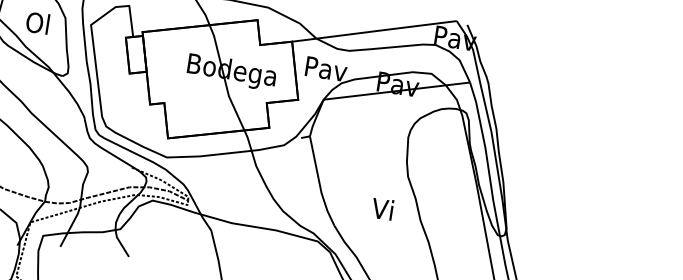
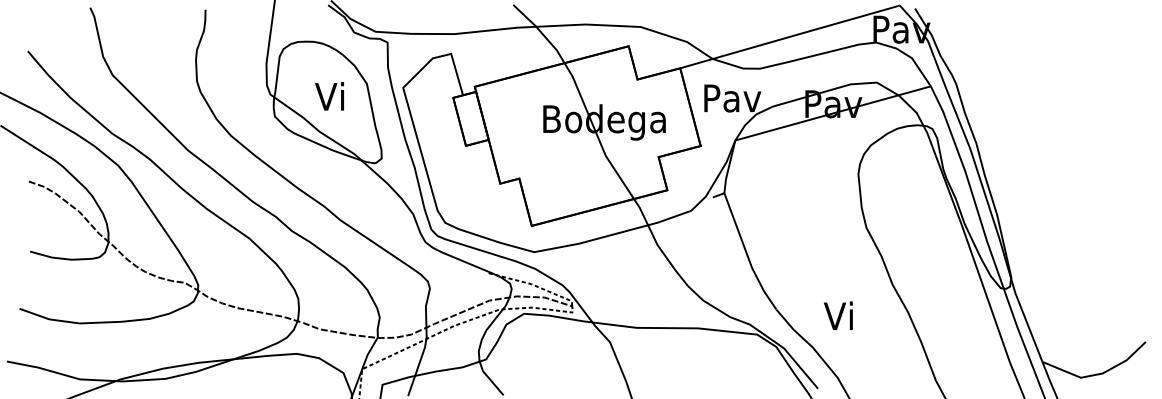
text: (37, 22) -> (329, 96), Ol -> Vi
text: (382, 208) -> (838, 315), moved

